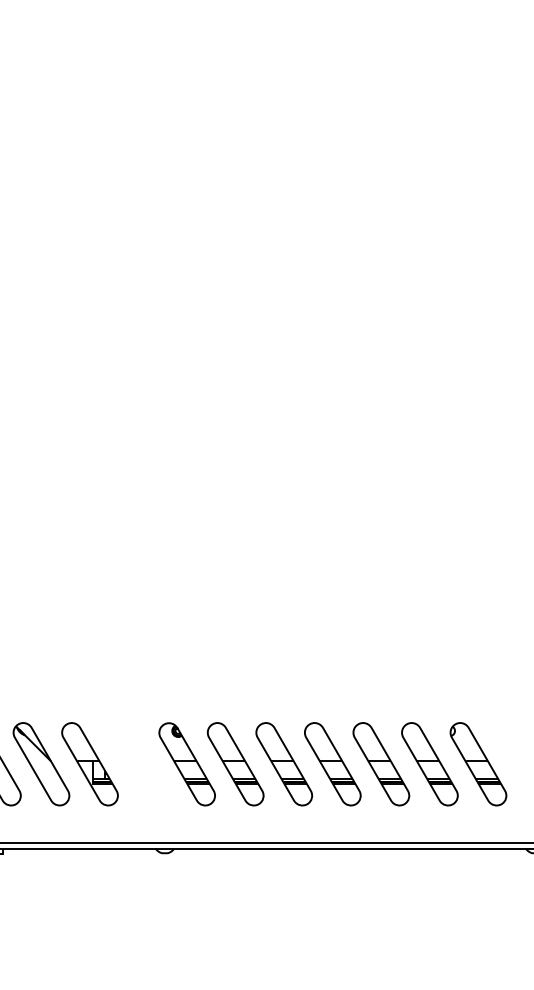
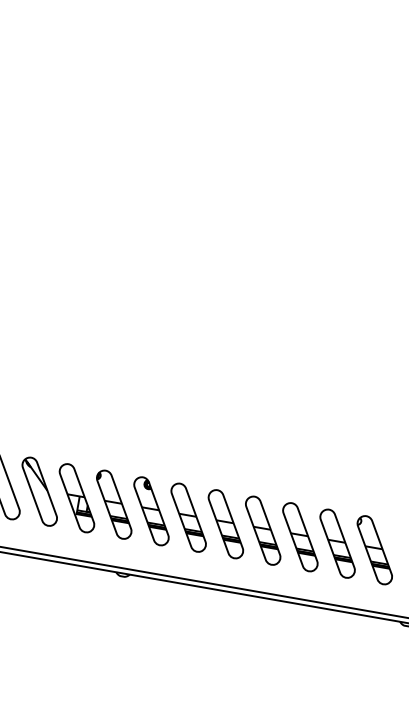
part: (138, 764) -> (114, 504), added

